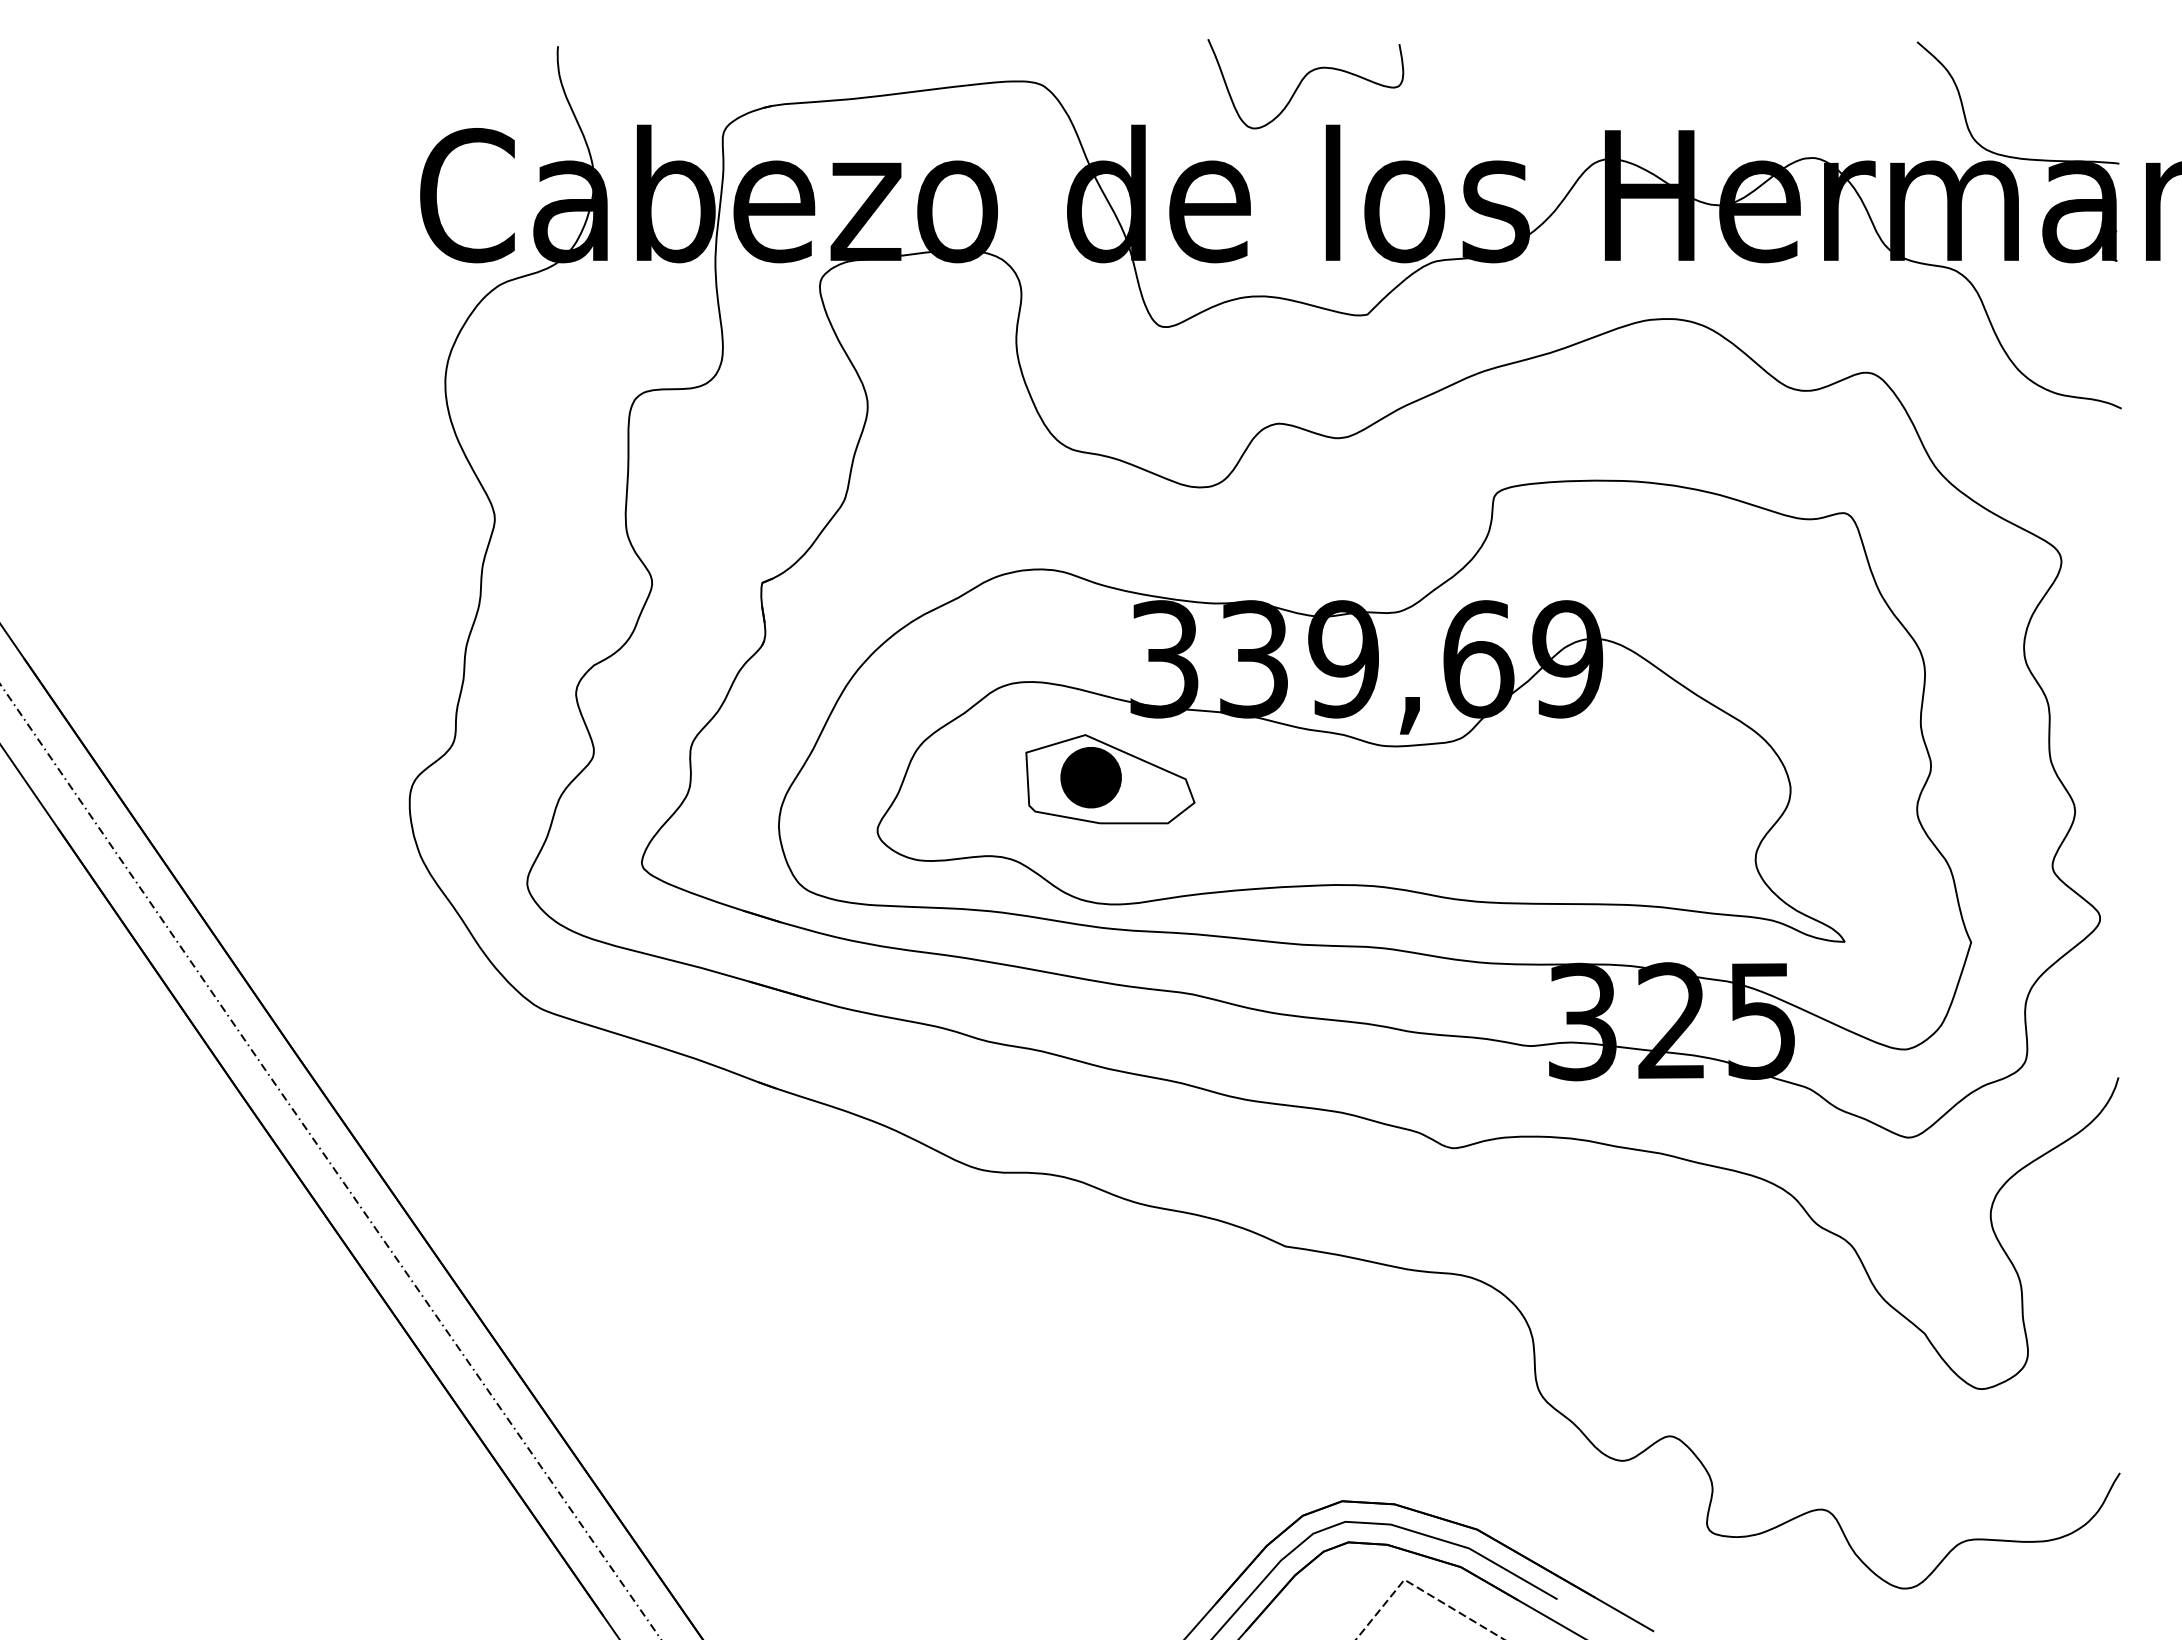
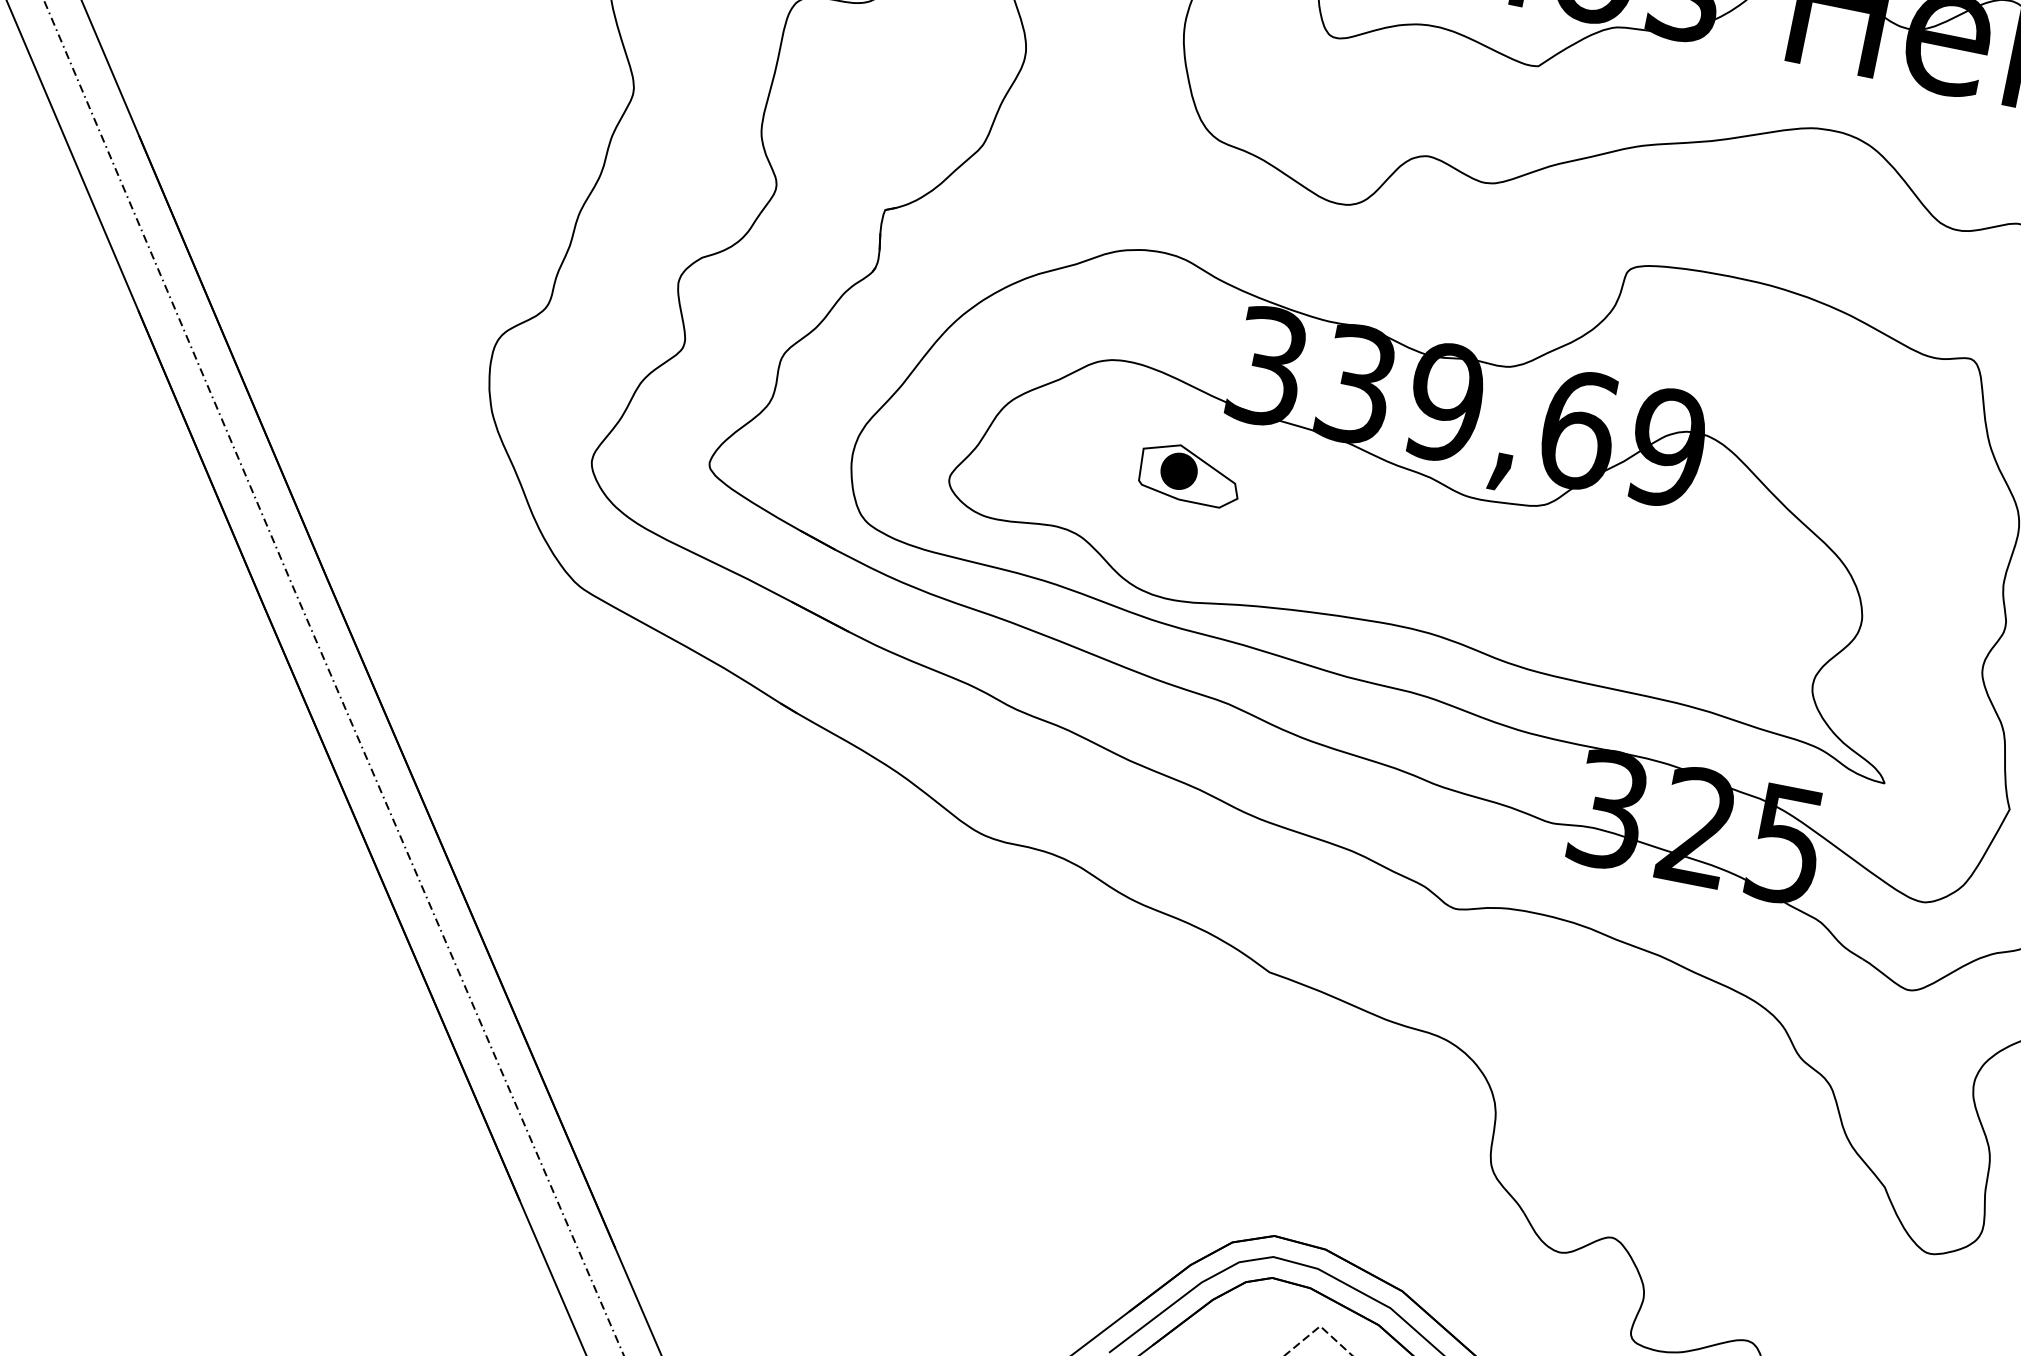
part: (1110, 779) -> (1190, 474), size x0.6

